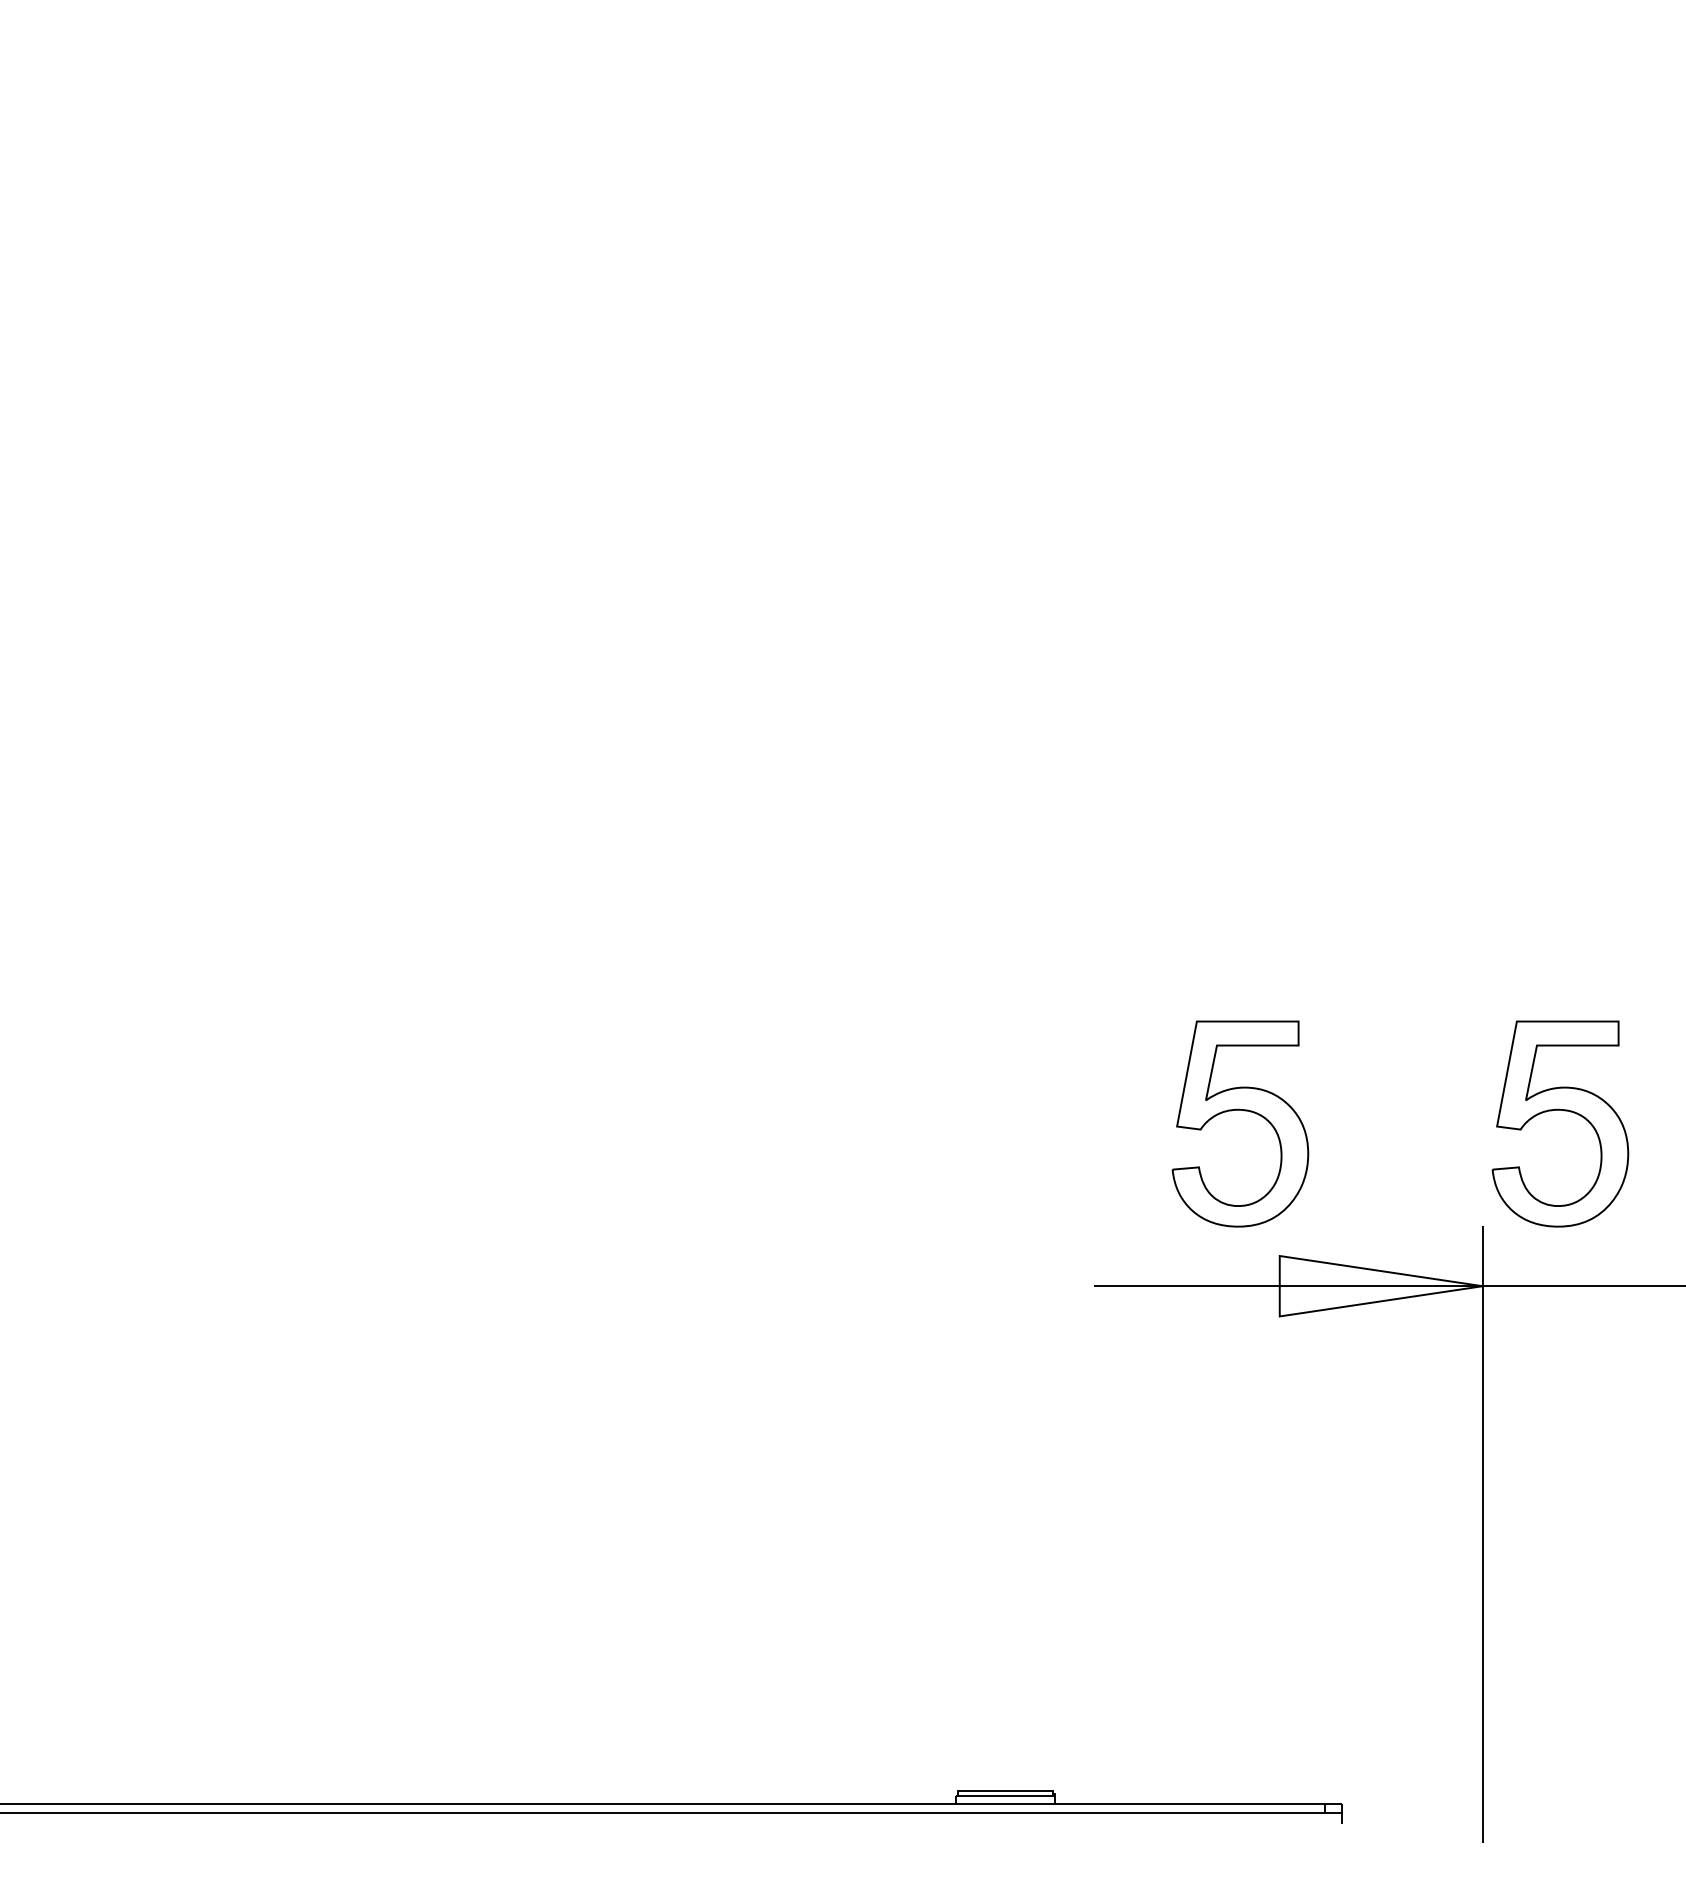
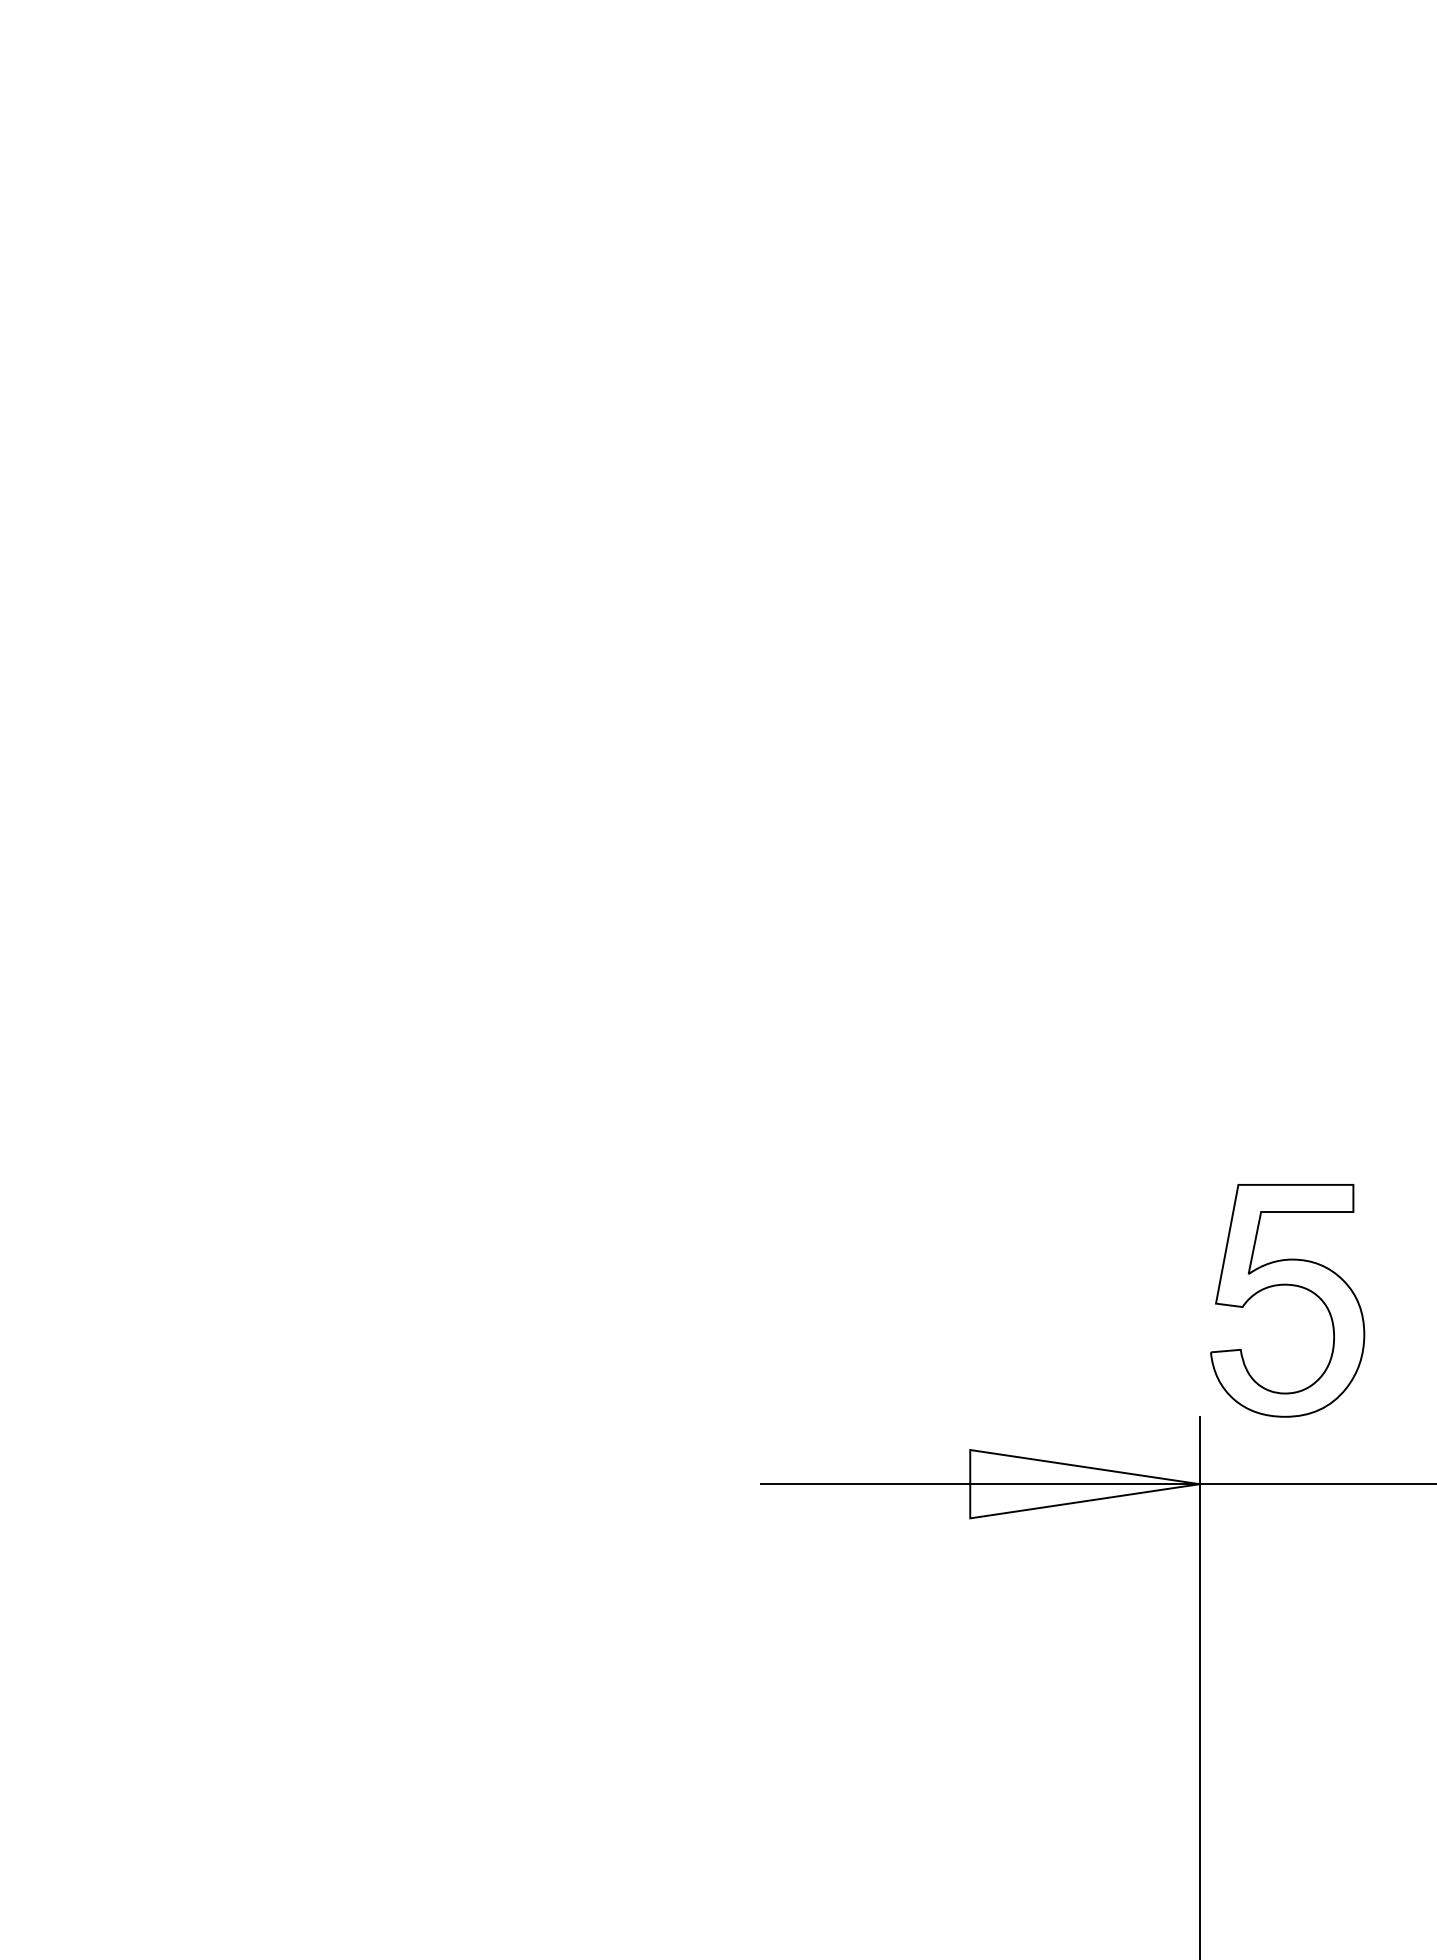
part: (1244, 1111) -> (930, 1286), removed

